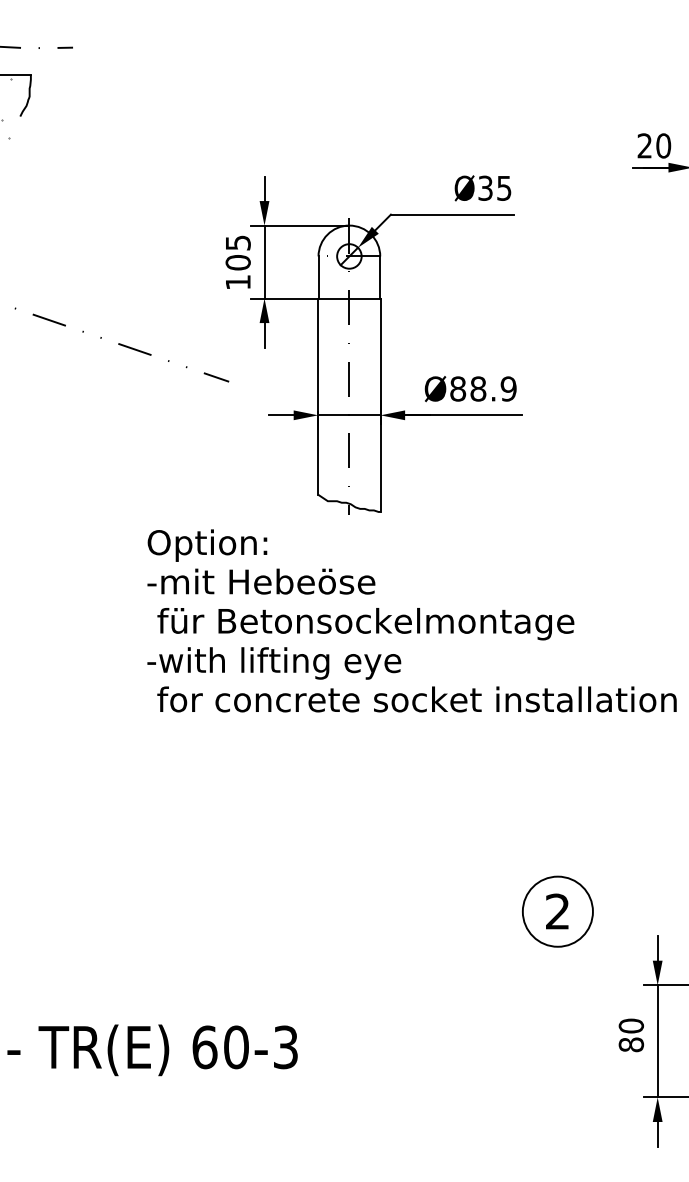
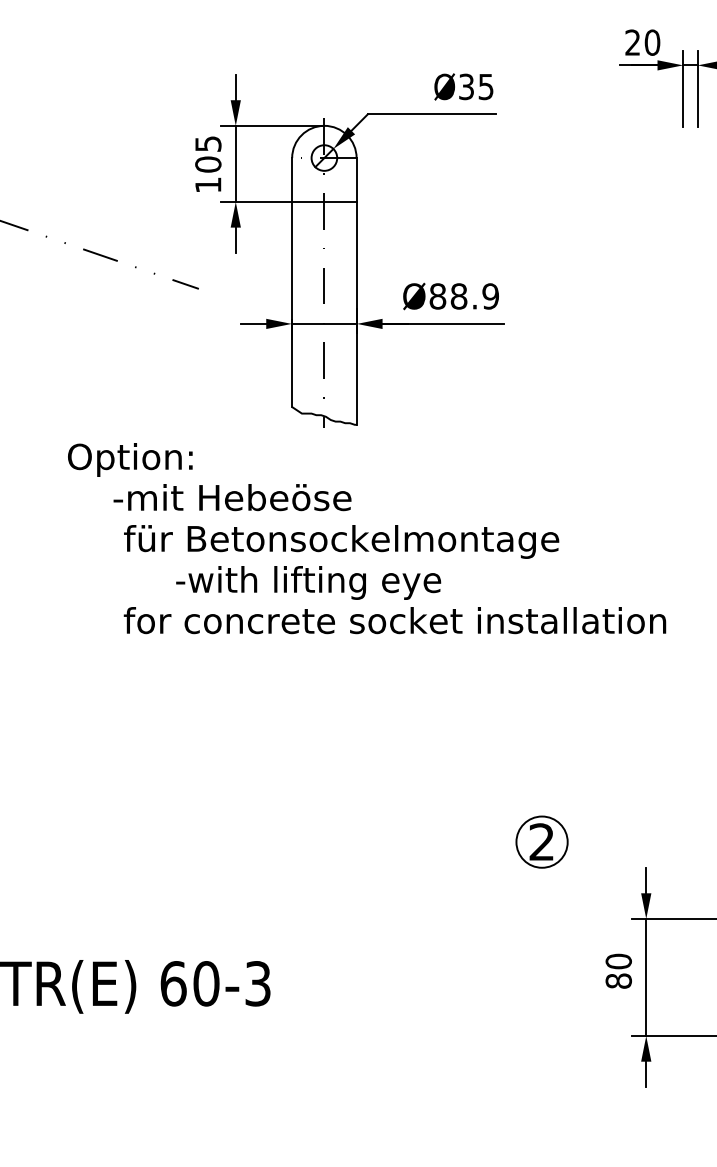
text: (207, 545) -> (130, 459), moved
text: (274, 663) -> (308, 583), moved
circle: (557, 911) -> (541, 841), size x0.7

